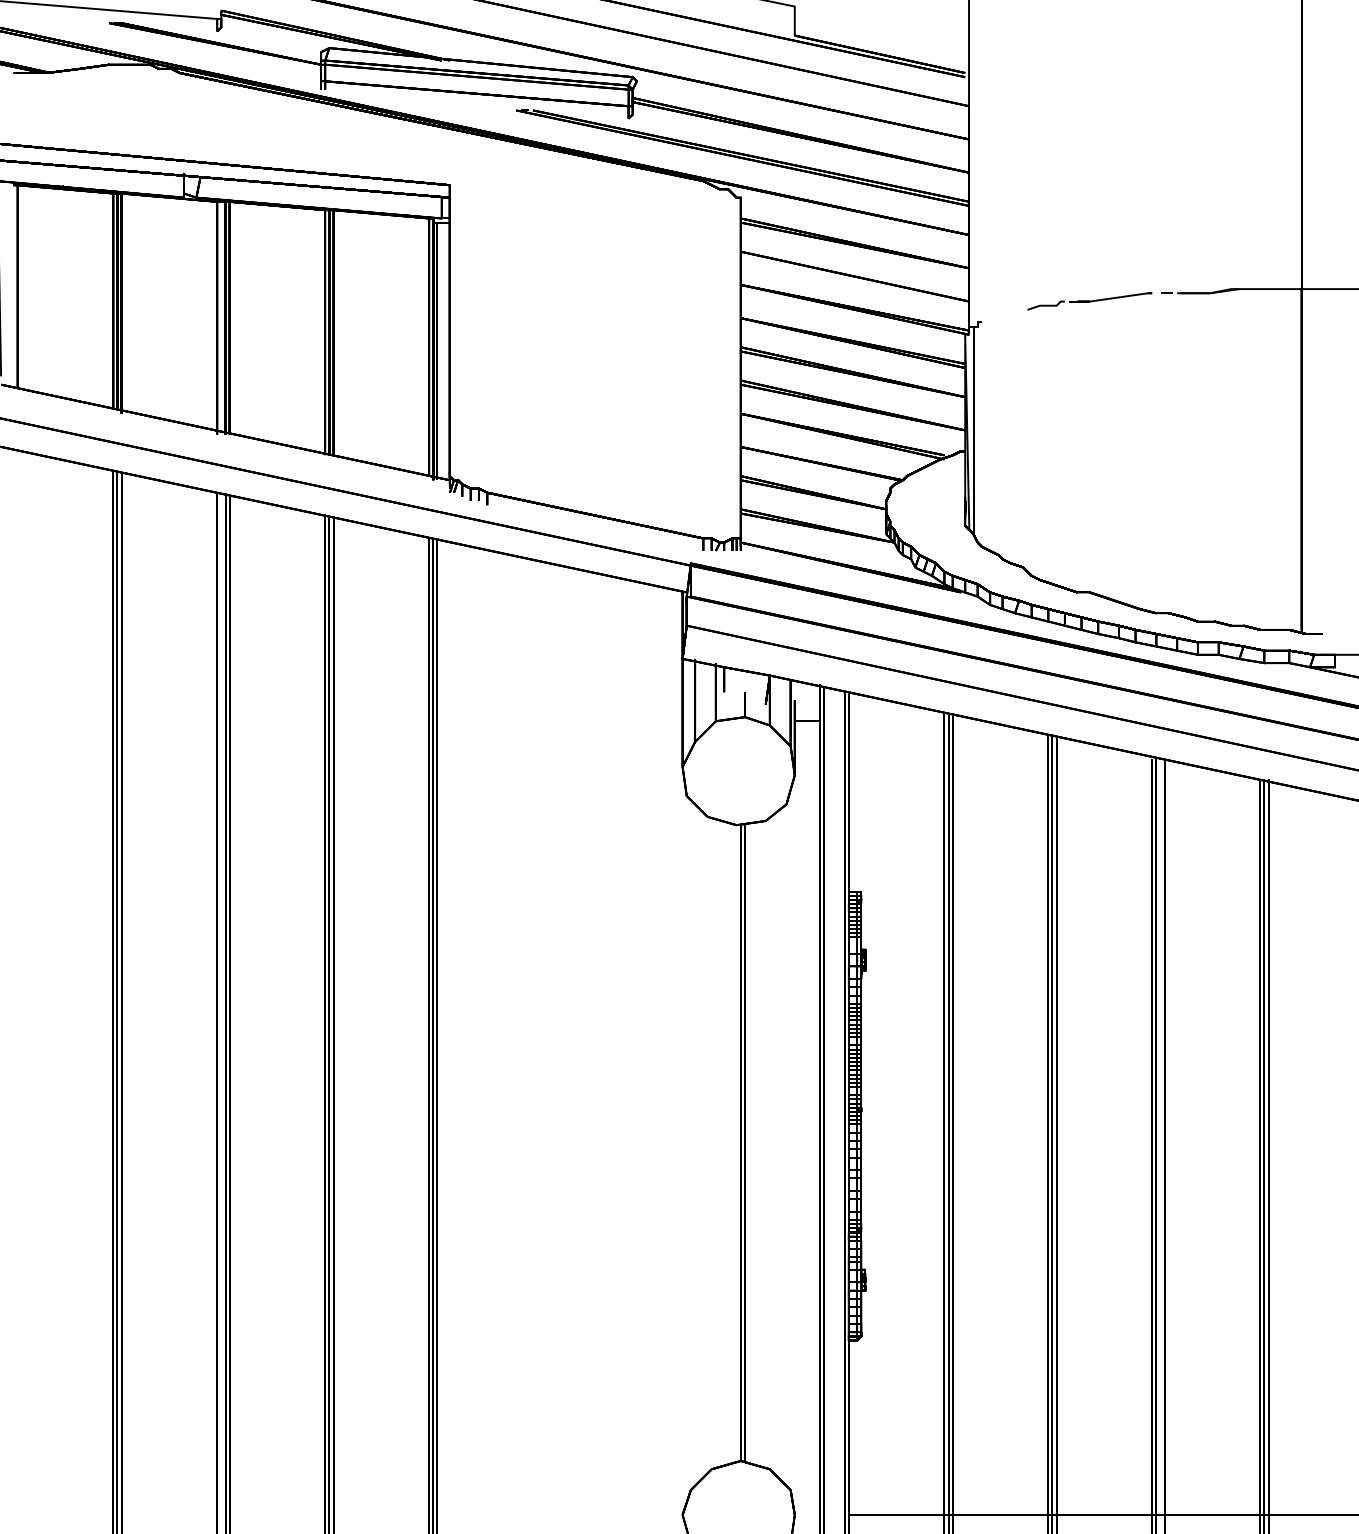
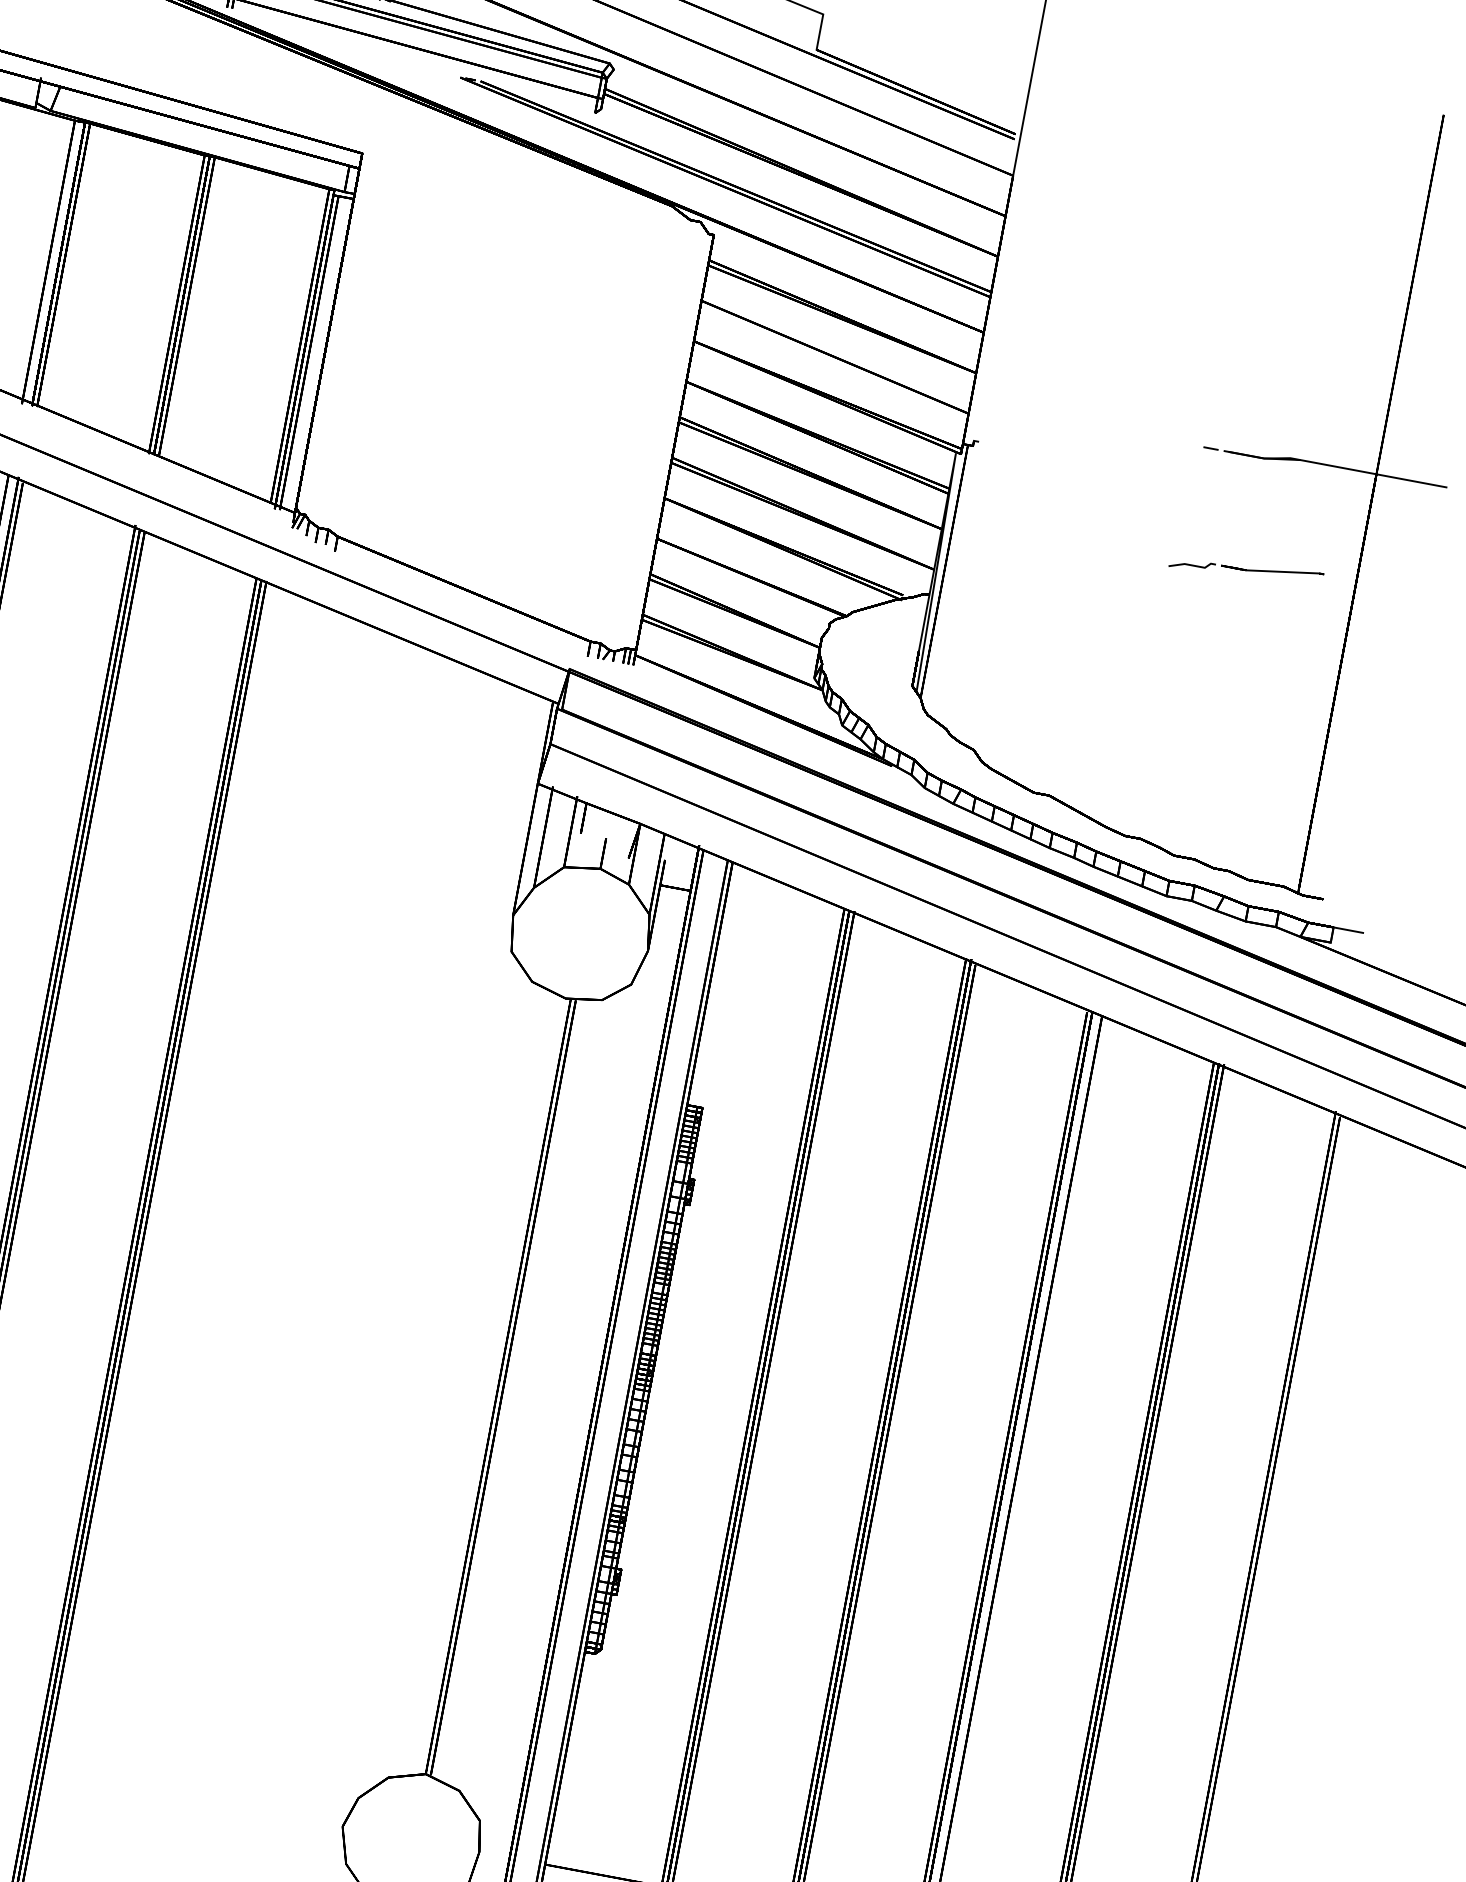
part: (1089, 301) -> (1245, 570), moved

